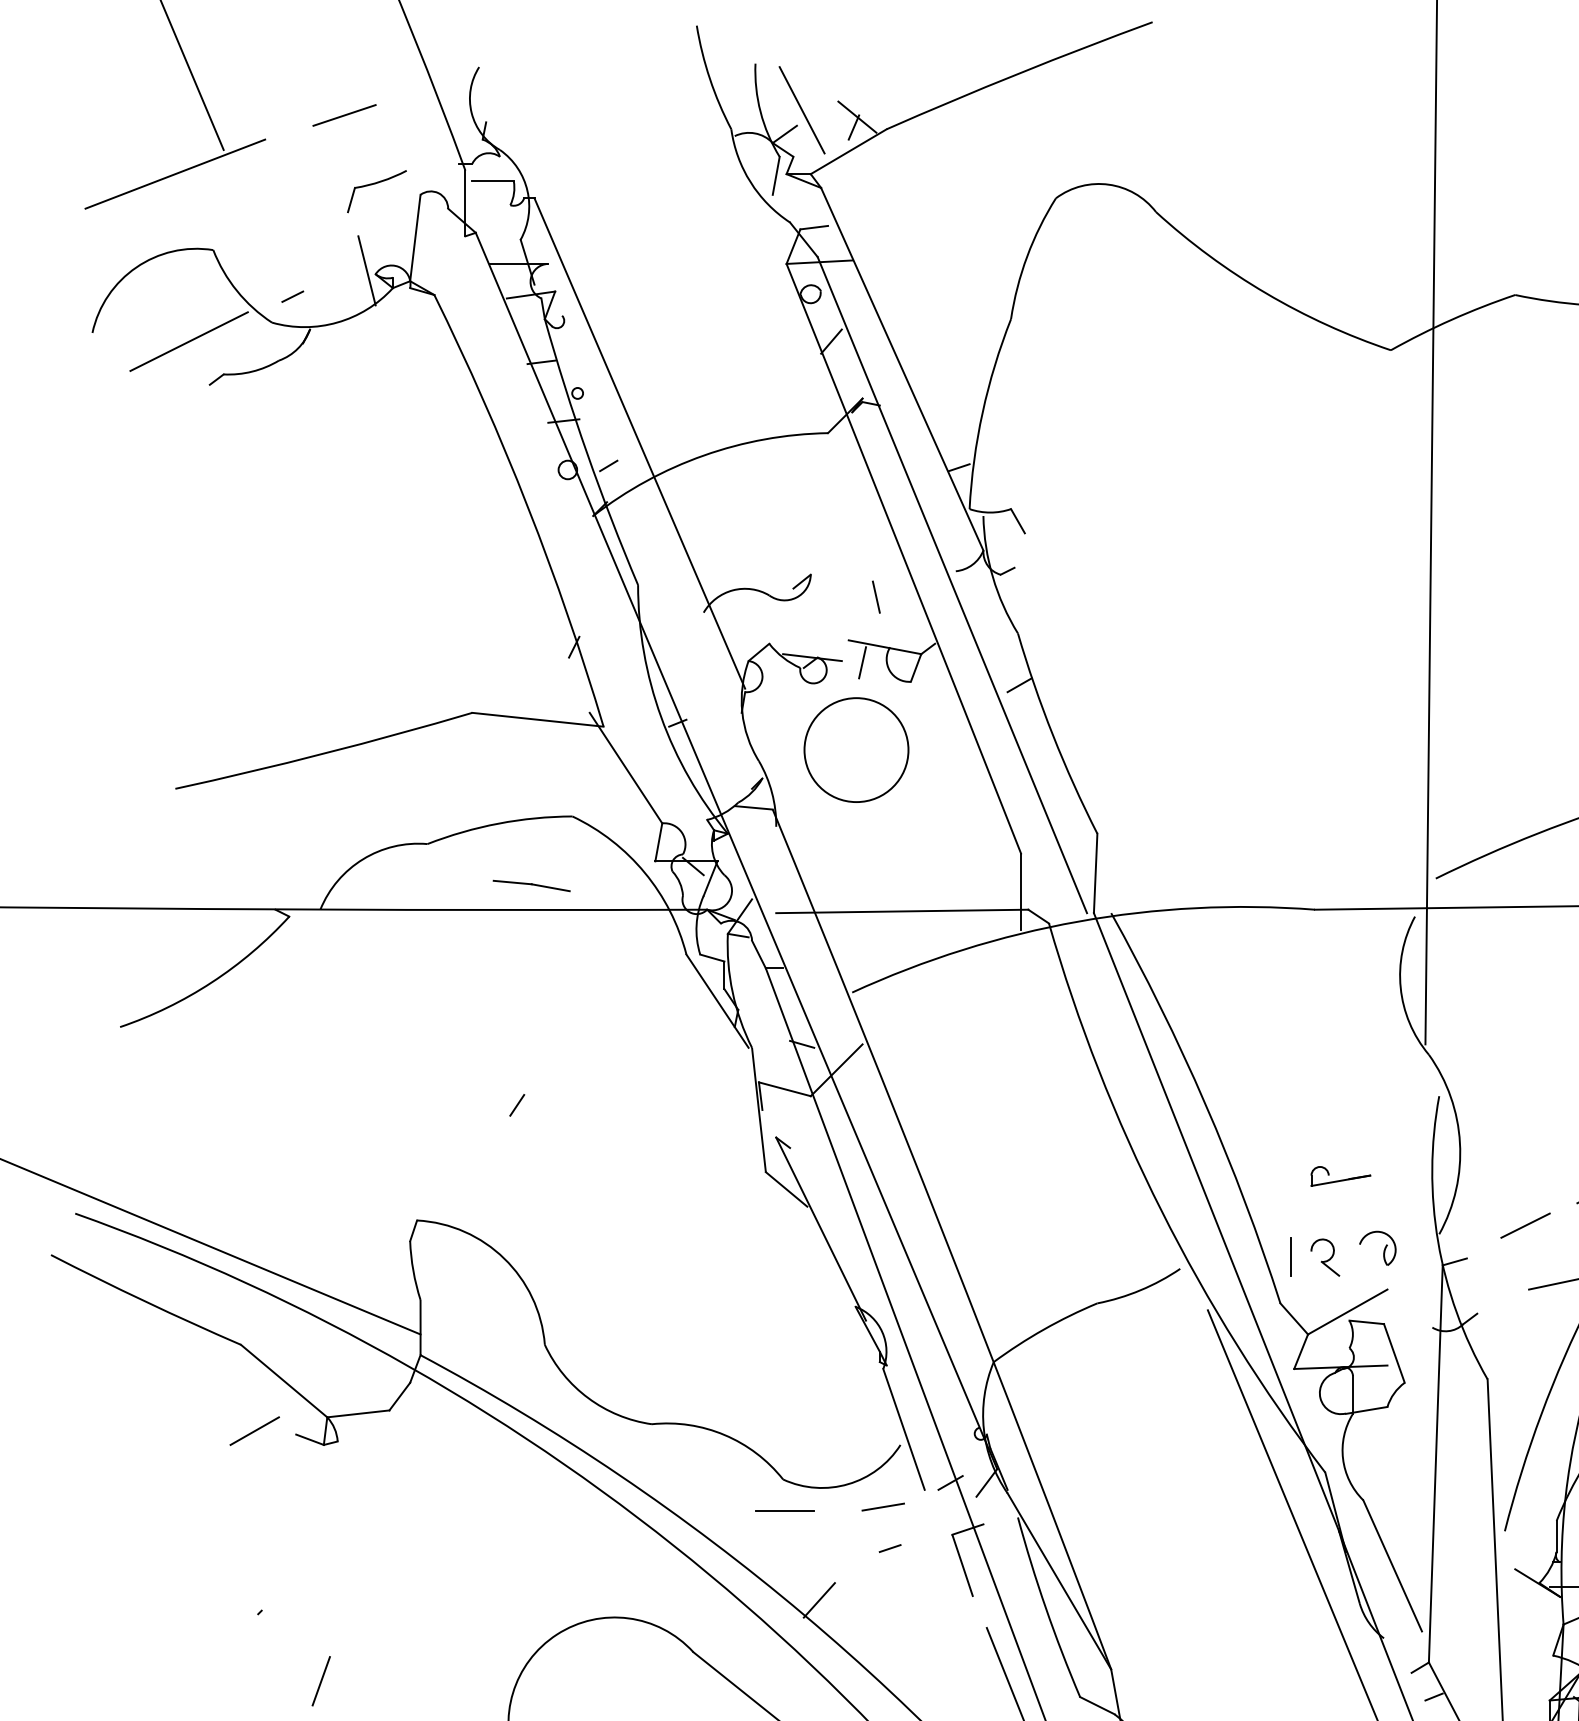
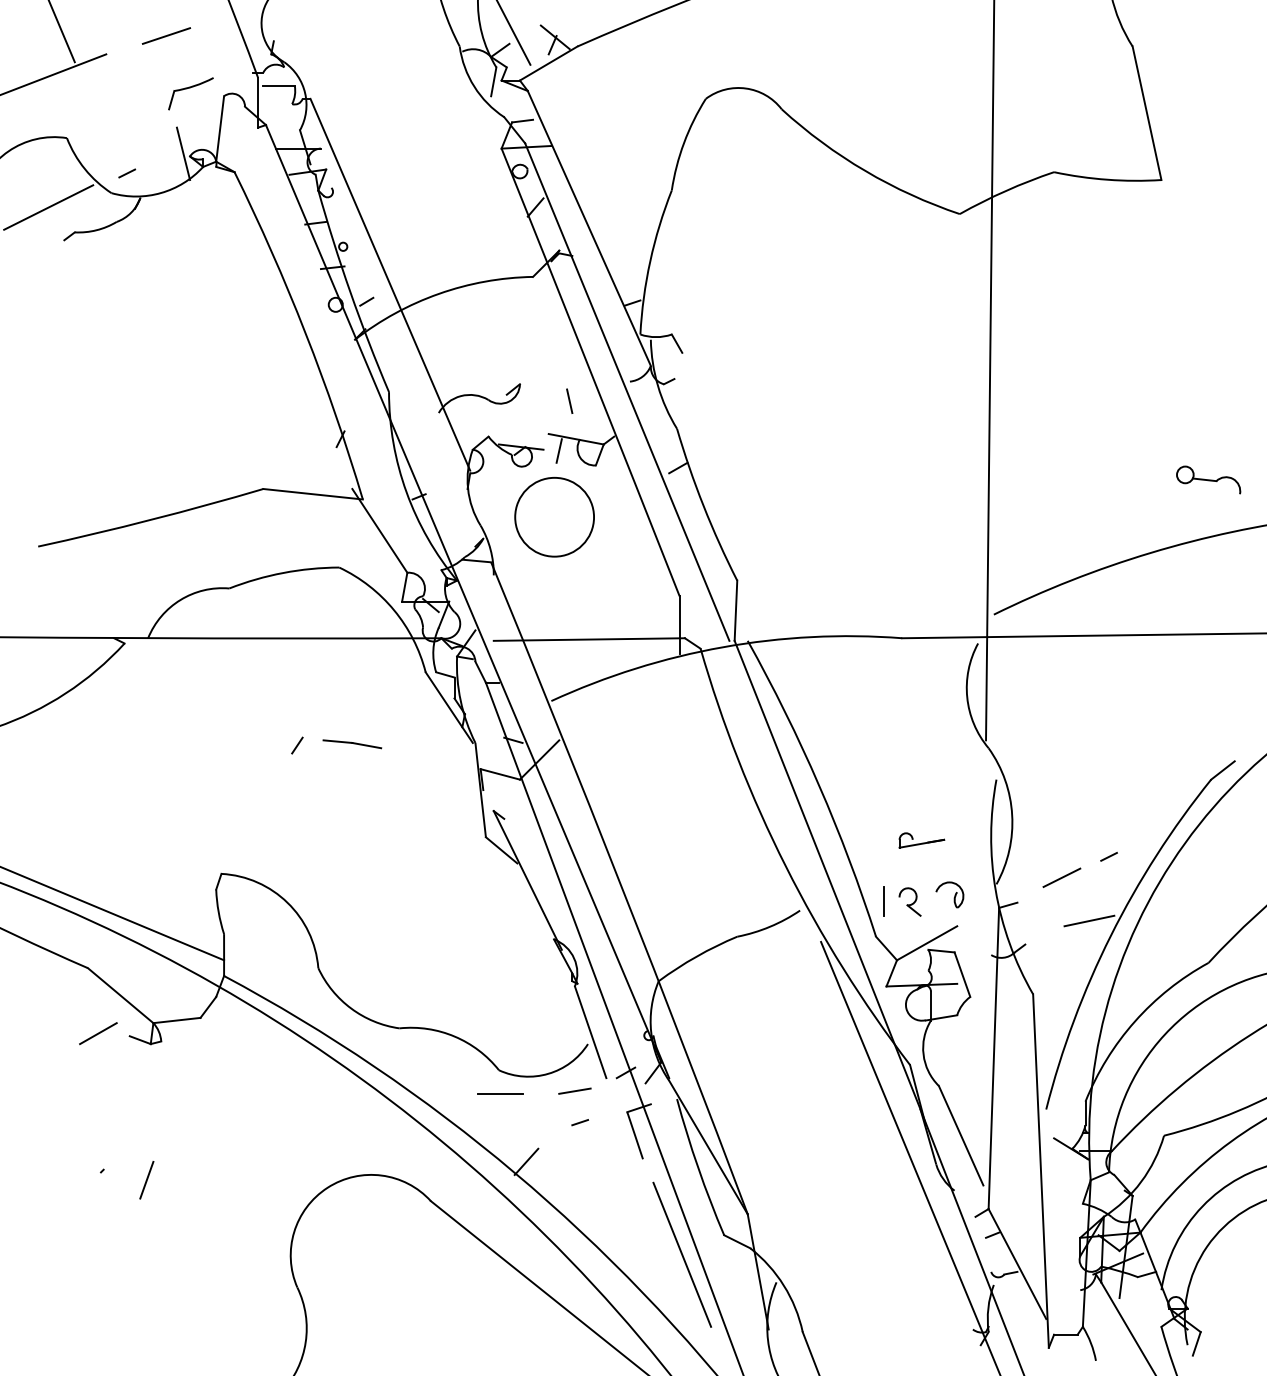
part: (531, 886) -> (352, 744), moved
line: (517, 1105) -> (297, 745), moved
line: (320, 1681) -> (146, 1180), moved

